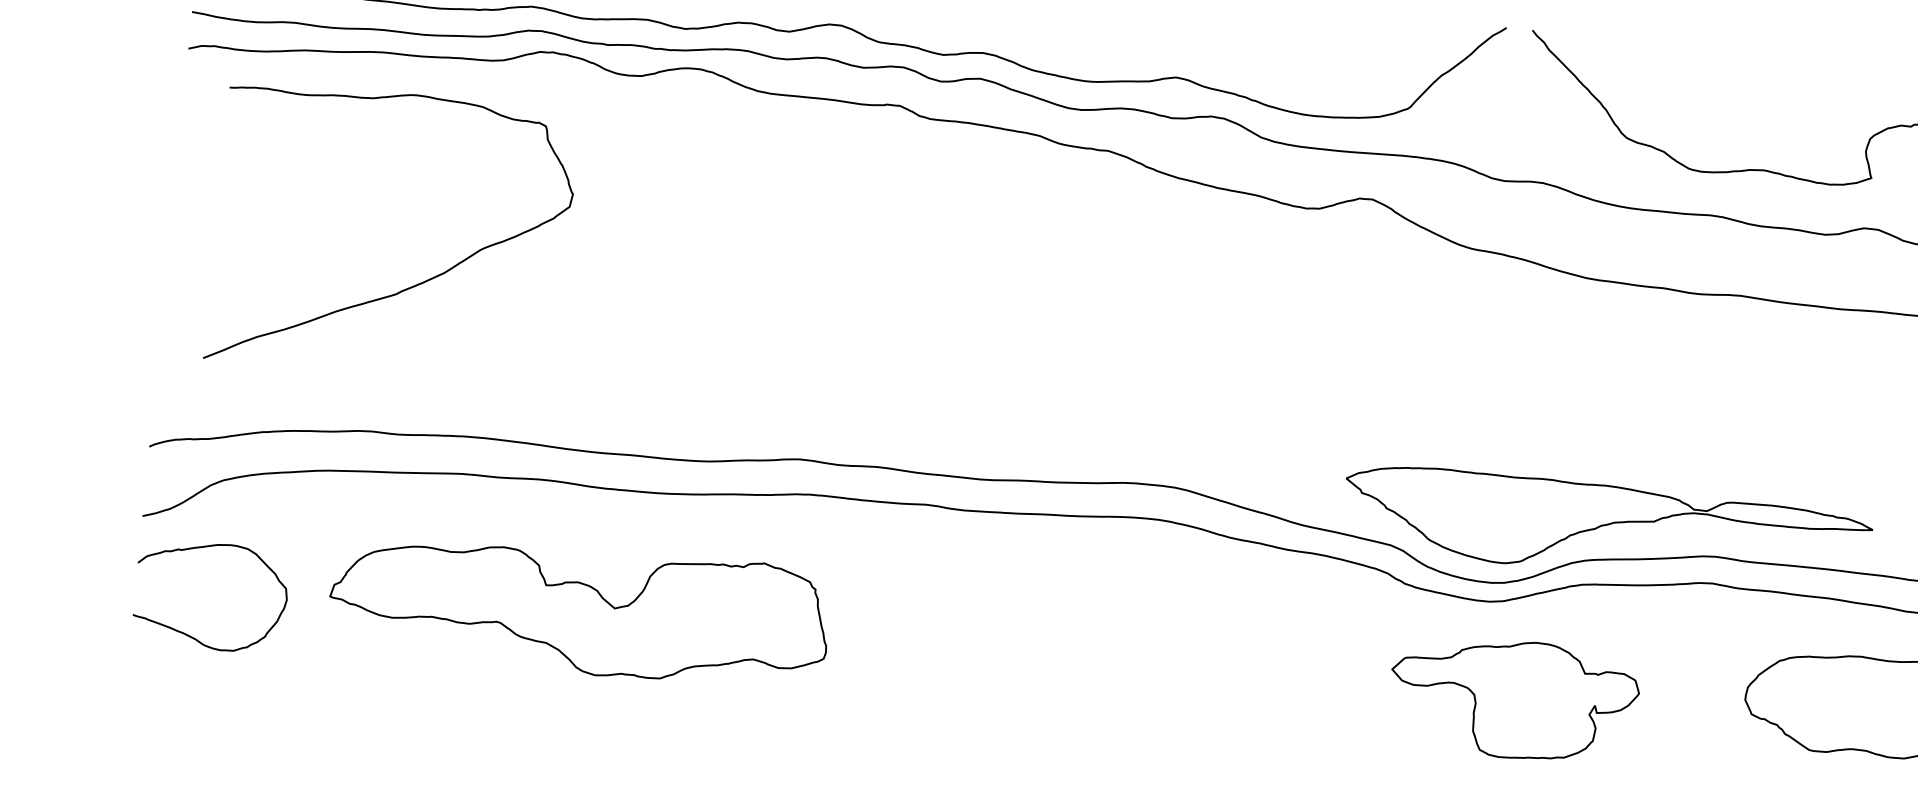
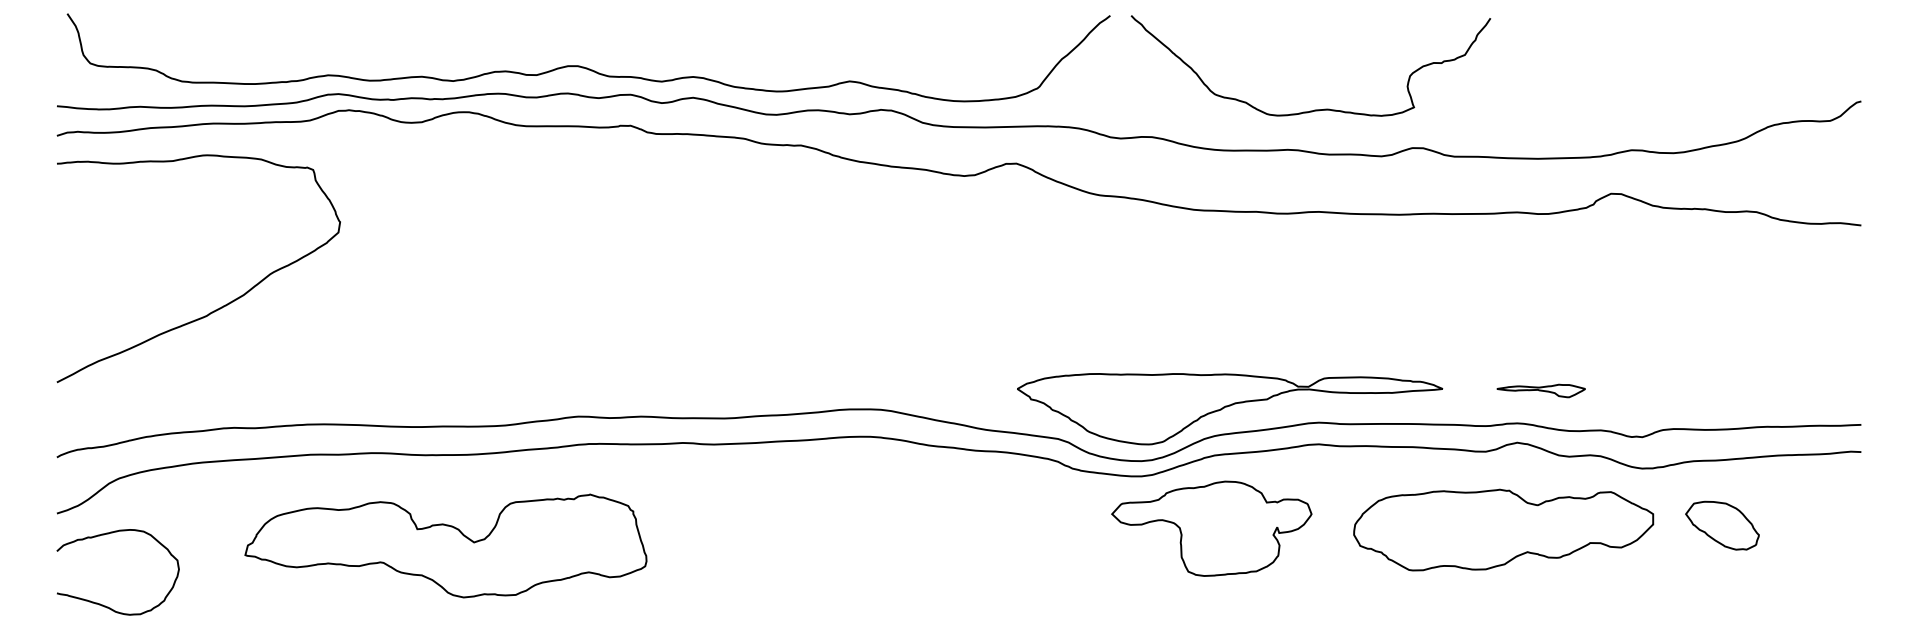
curve: (410, 286) -> (217, 308), moved
part: (579, 608) -> (445, 545), moved
part: (1513, 699) -> (1211, 528), moved

